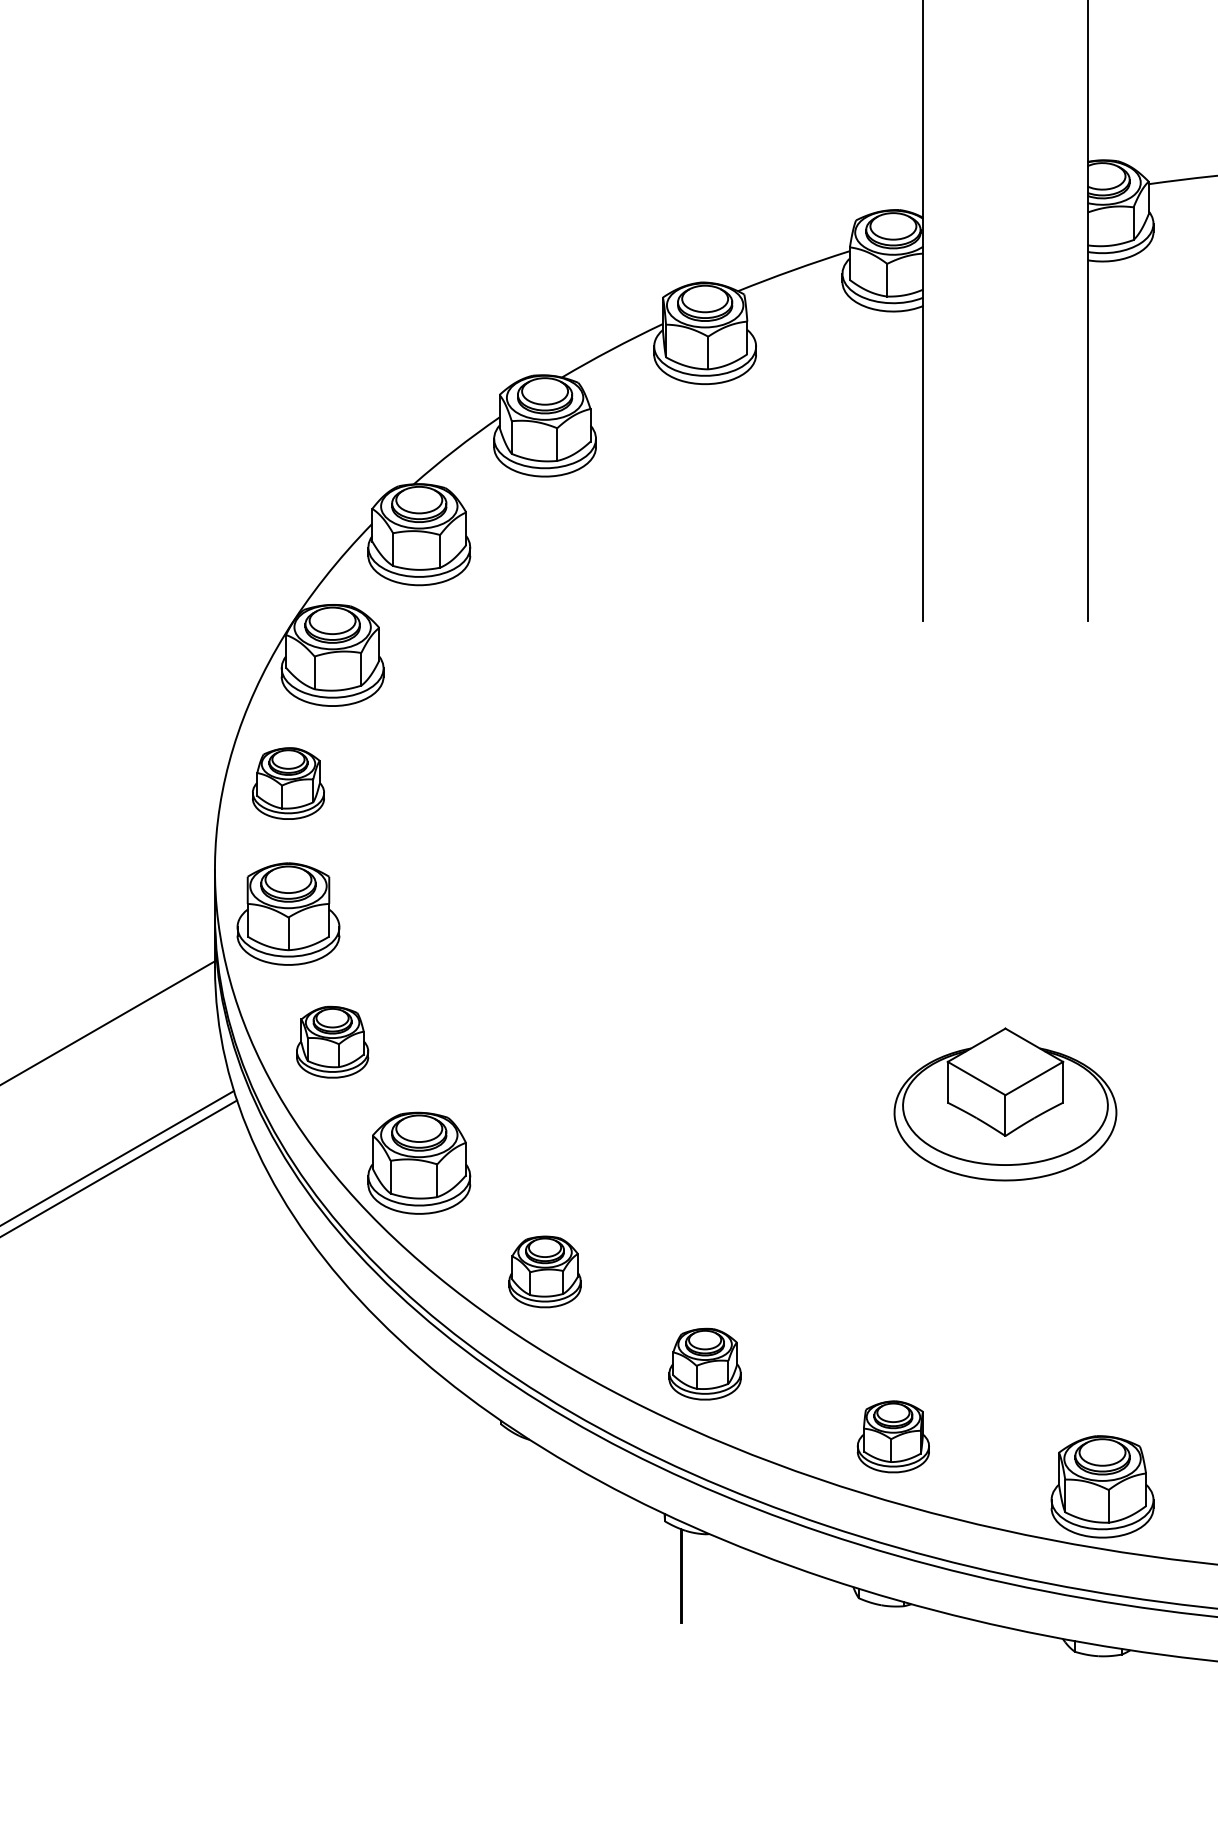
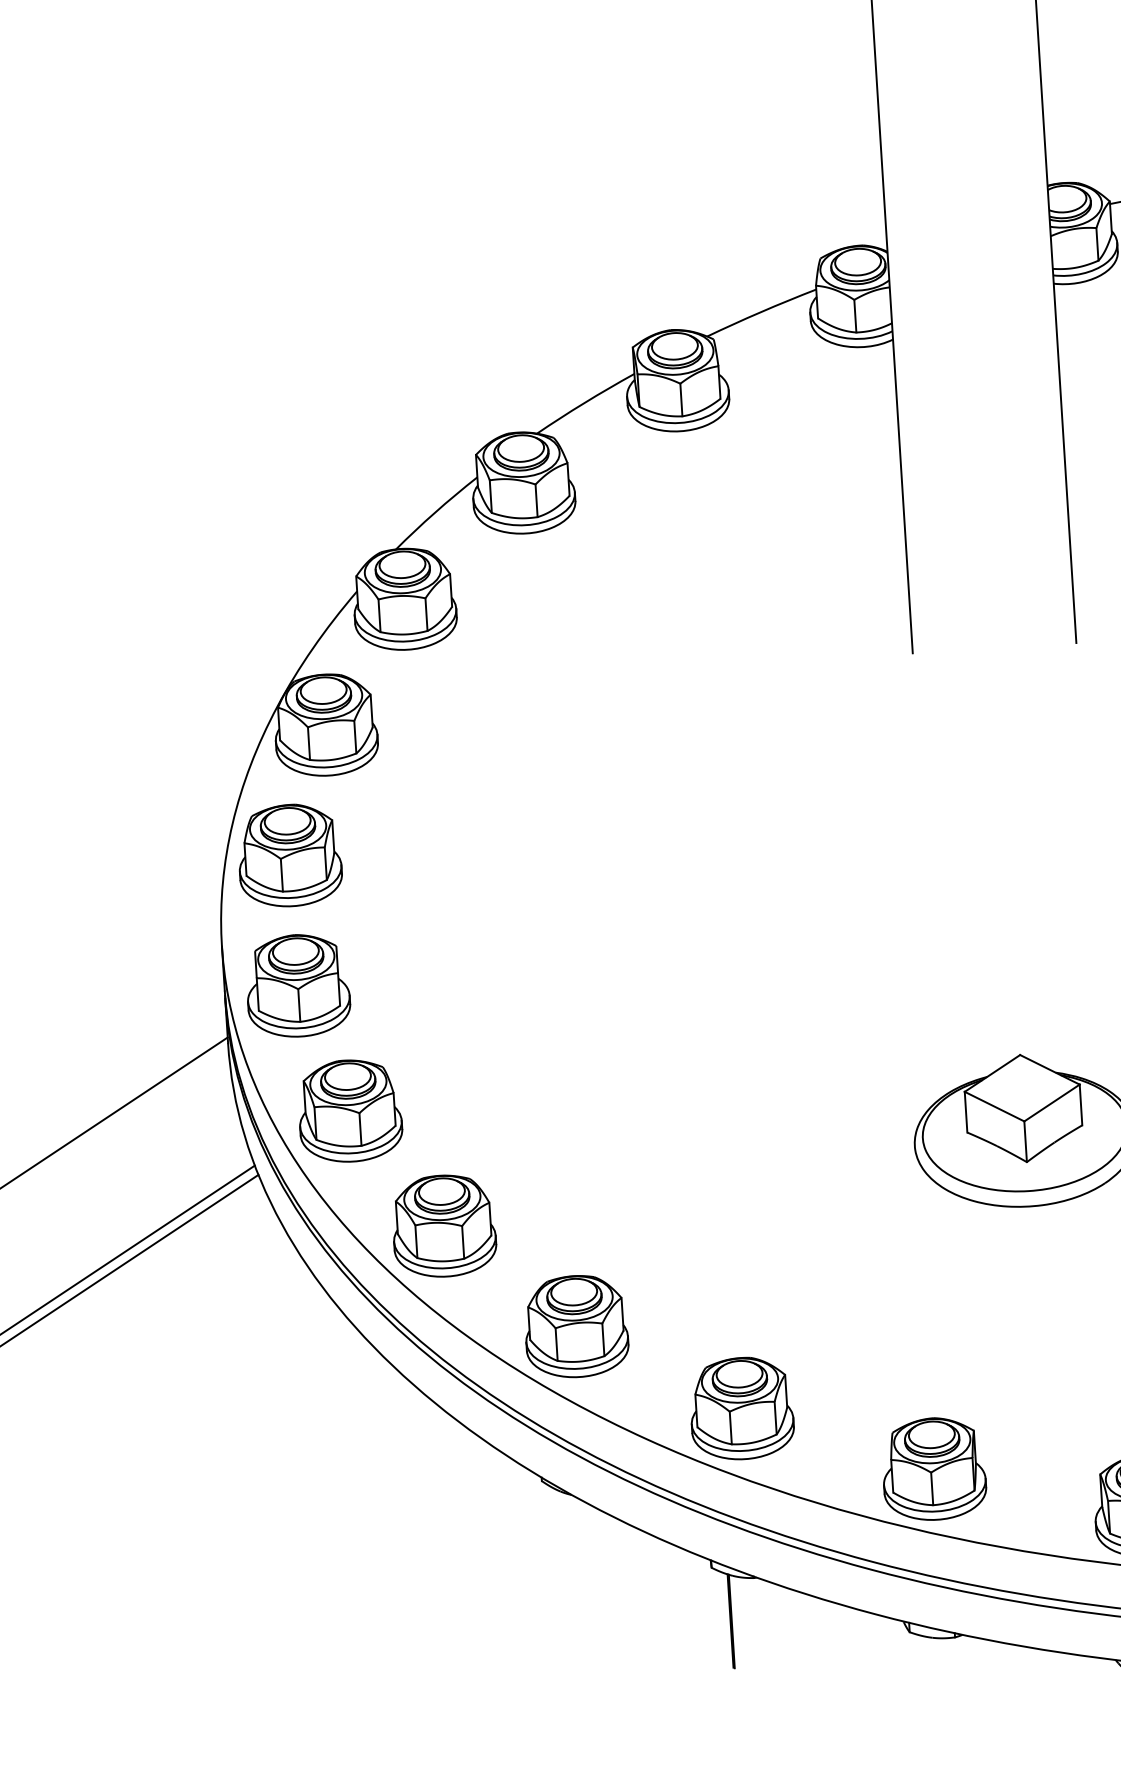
part: (288, 783) -> (289, 855), size x1.43
part: (332, 1041) -> (349, 1110), size x1.43
part: (544, 1271) -> (575, 1326), size x1.43
part: (704, 1363) -> (741, 1407), size x1.43
part: (893, 1436) -> (934, 1468), size x1.43

